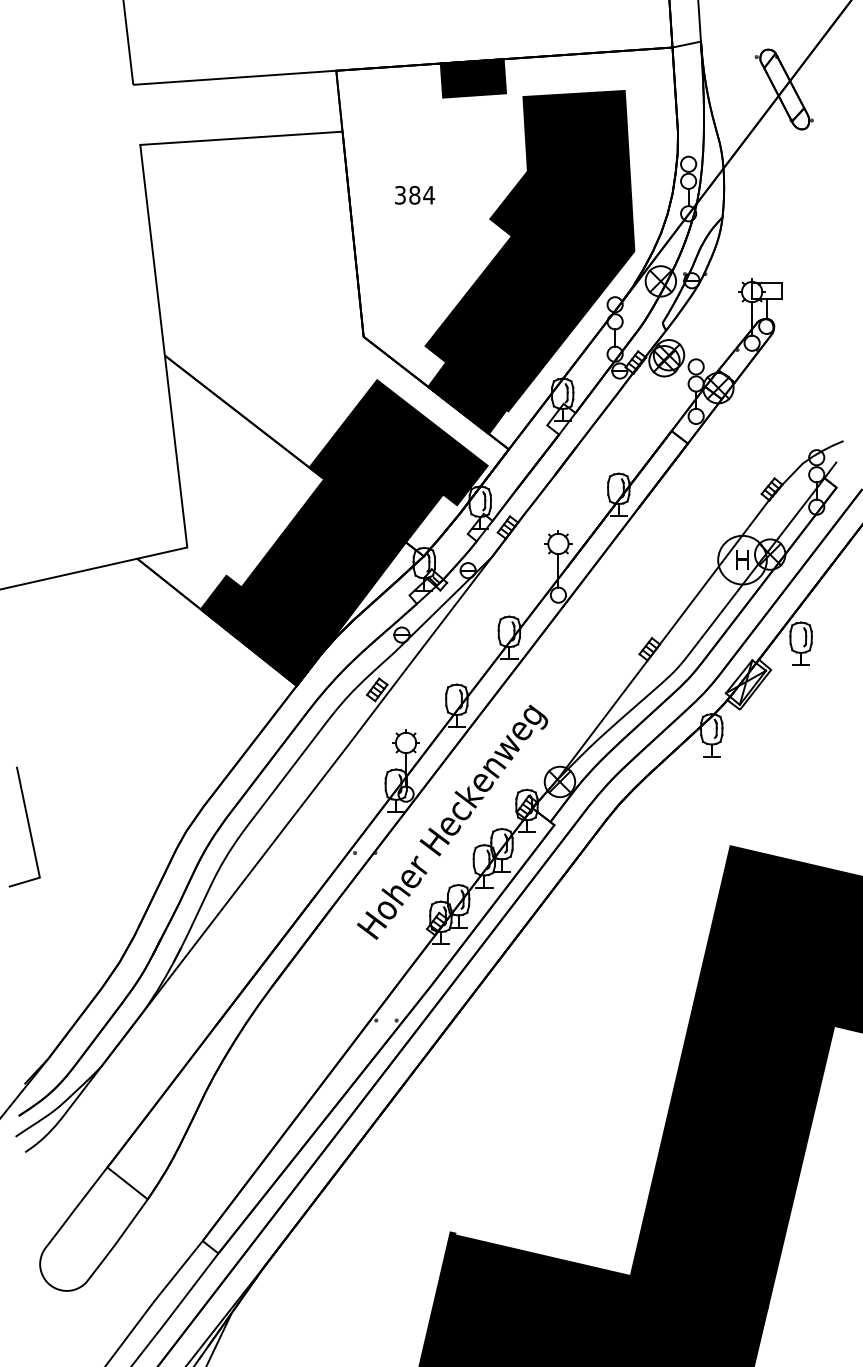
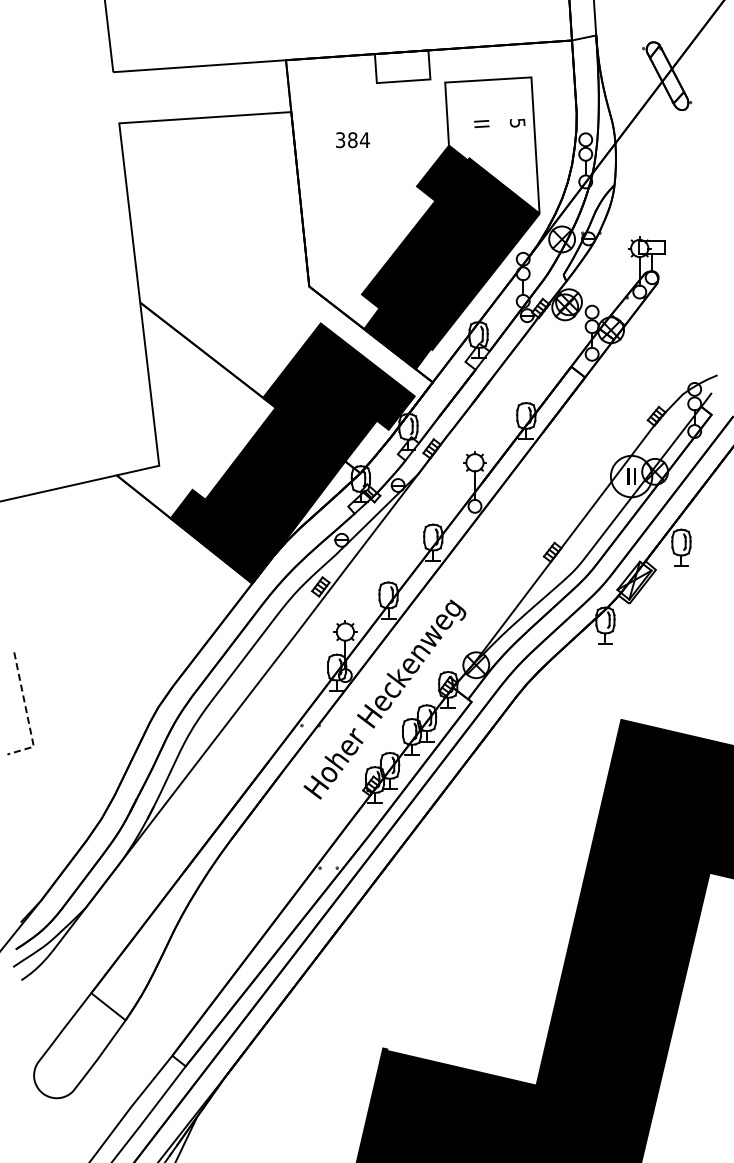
fill: (473, 78) -> (402, 66), removed
fill: (579, 170) -> (492, 145), removed
text: (414, 195) -> (352, 140), moved
text: (742, 560) -> (631, 476), H -> II
line: (31, 838) -> (26, 713), solid -> dashed

